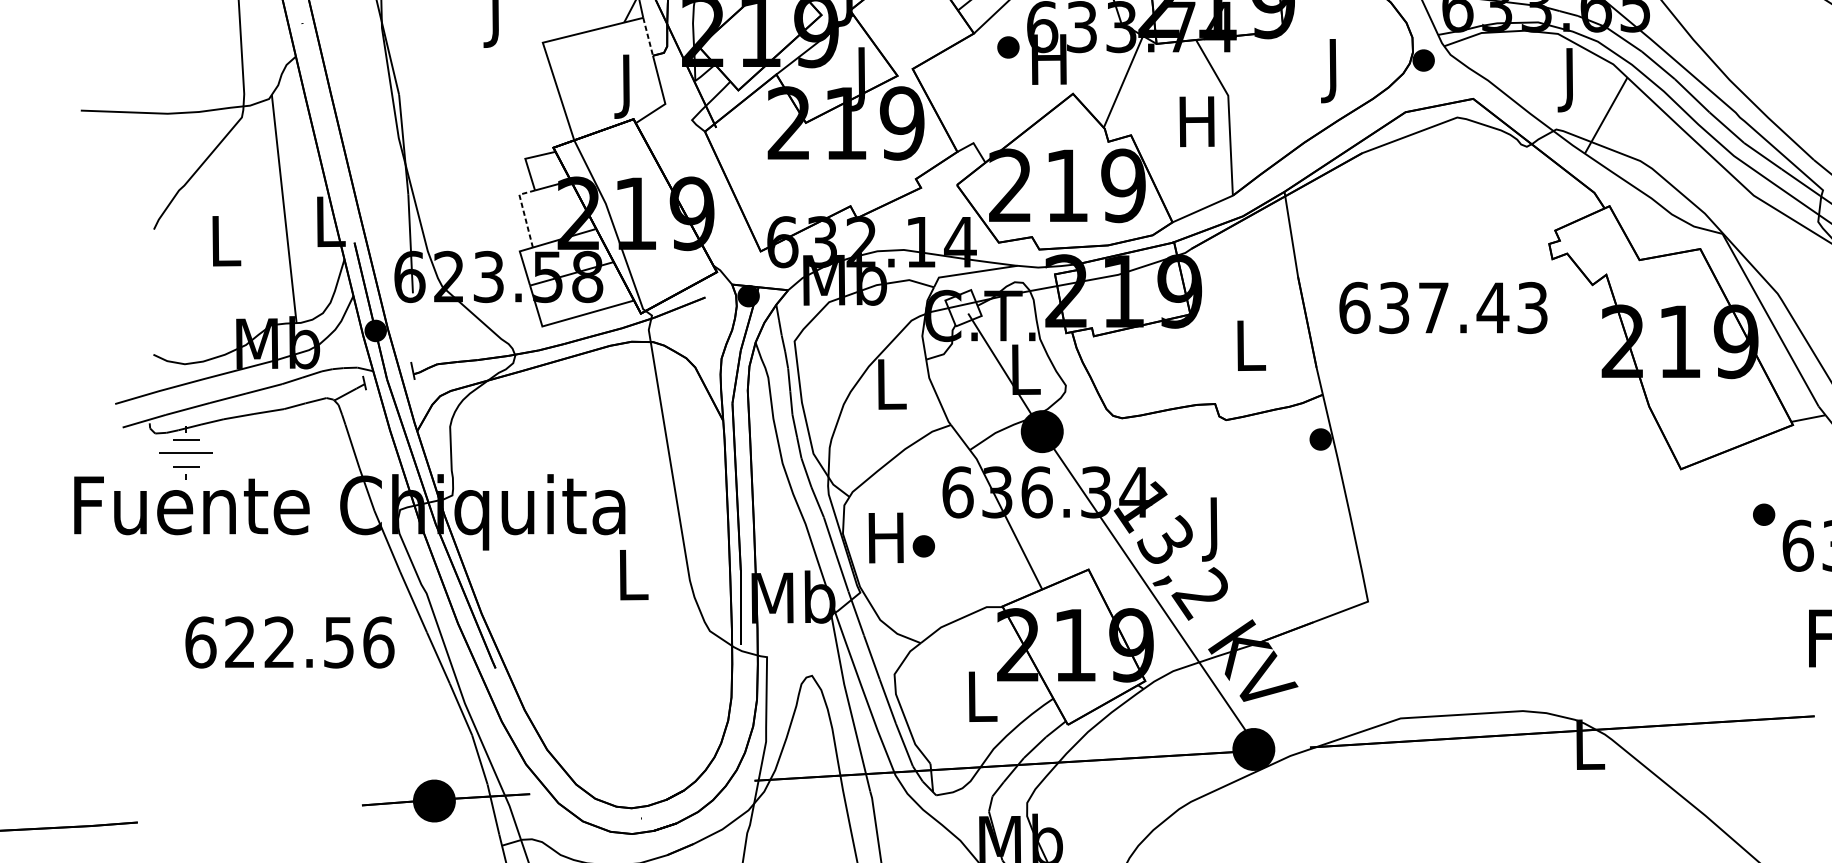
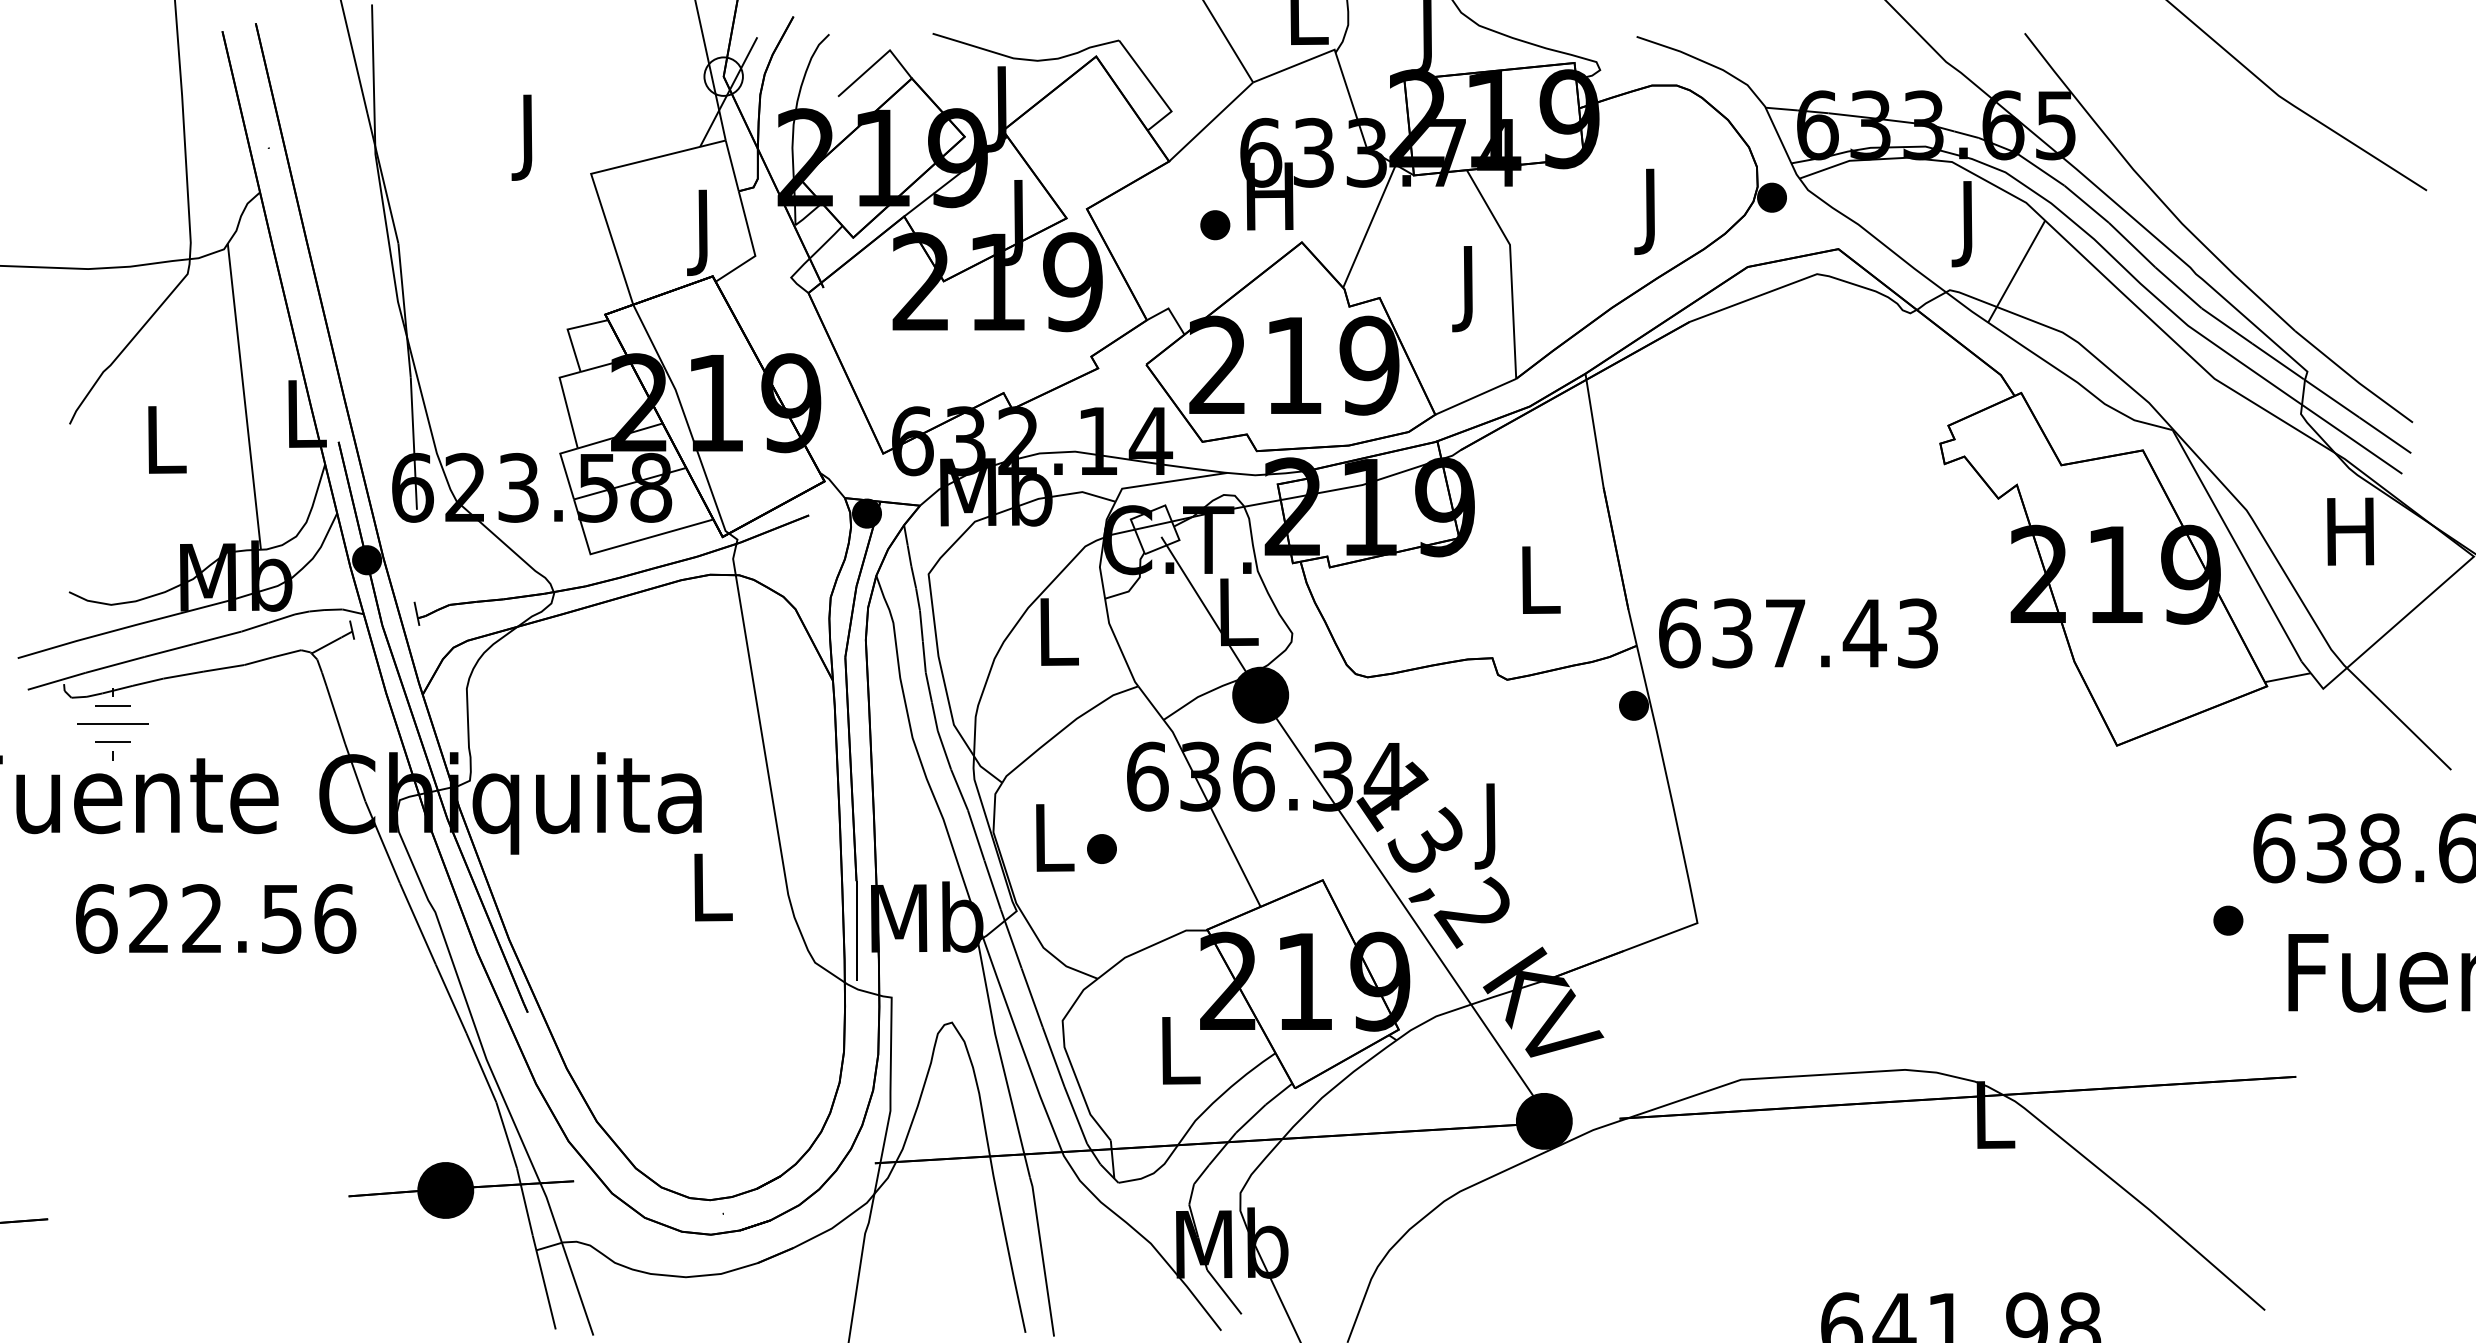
line: (648, 37) -> (732, 166), dashed -> solid
part: (1008, 47) -> (1215, 225), moved
text: (1196, 128) -> (1467, 288), H -> J
line: (523, 212) -> (565, 401), dashed -> solid
text: (1443, 308) -> (1798, 633), moved
part: (1764, 514) -> (2228, 920), moved
text: (886, 537) -> (1051, 837), H -> L
text: (290, 642) -> (216, 918), moved

